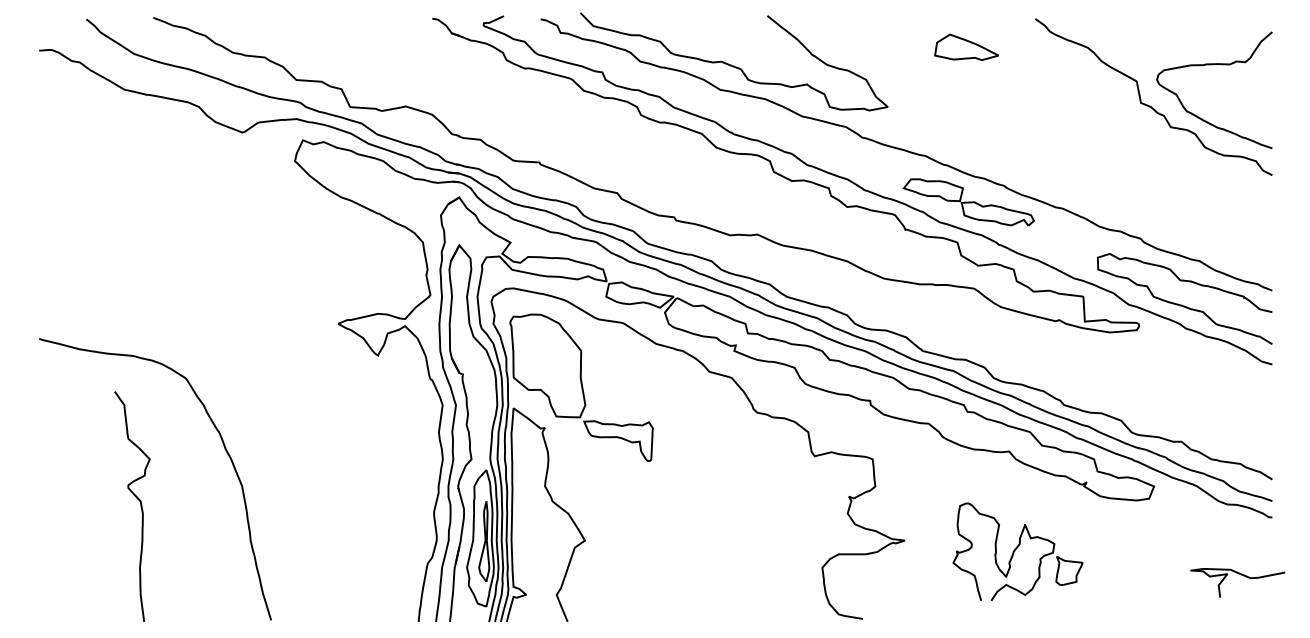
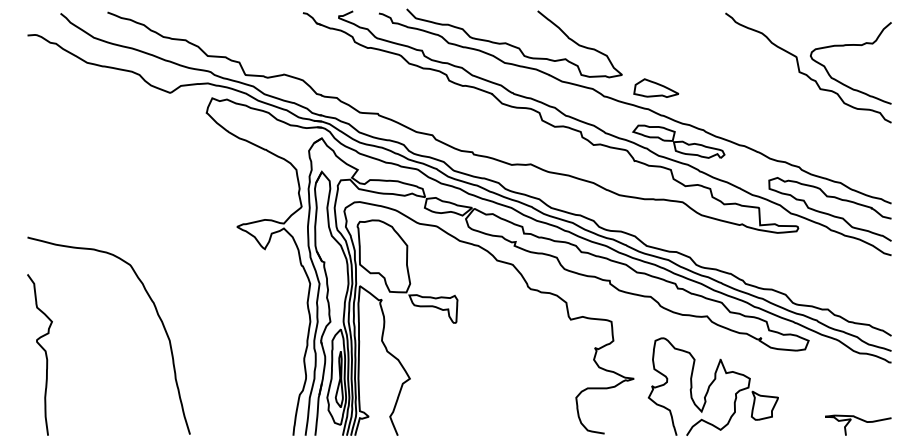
part: (966, 46) -> (656, 87), moved
curve: (137, 500) -> (43, 350), moved
part: (1016, 551) -> (712, 386), size x1.43
curve: (1240, 575) -> (860, 420), moved

